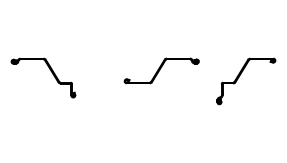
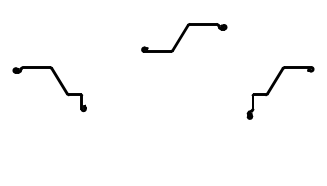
part: (161, 70) -> (184, 37), moved

